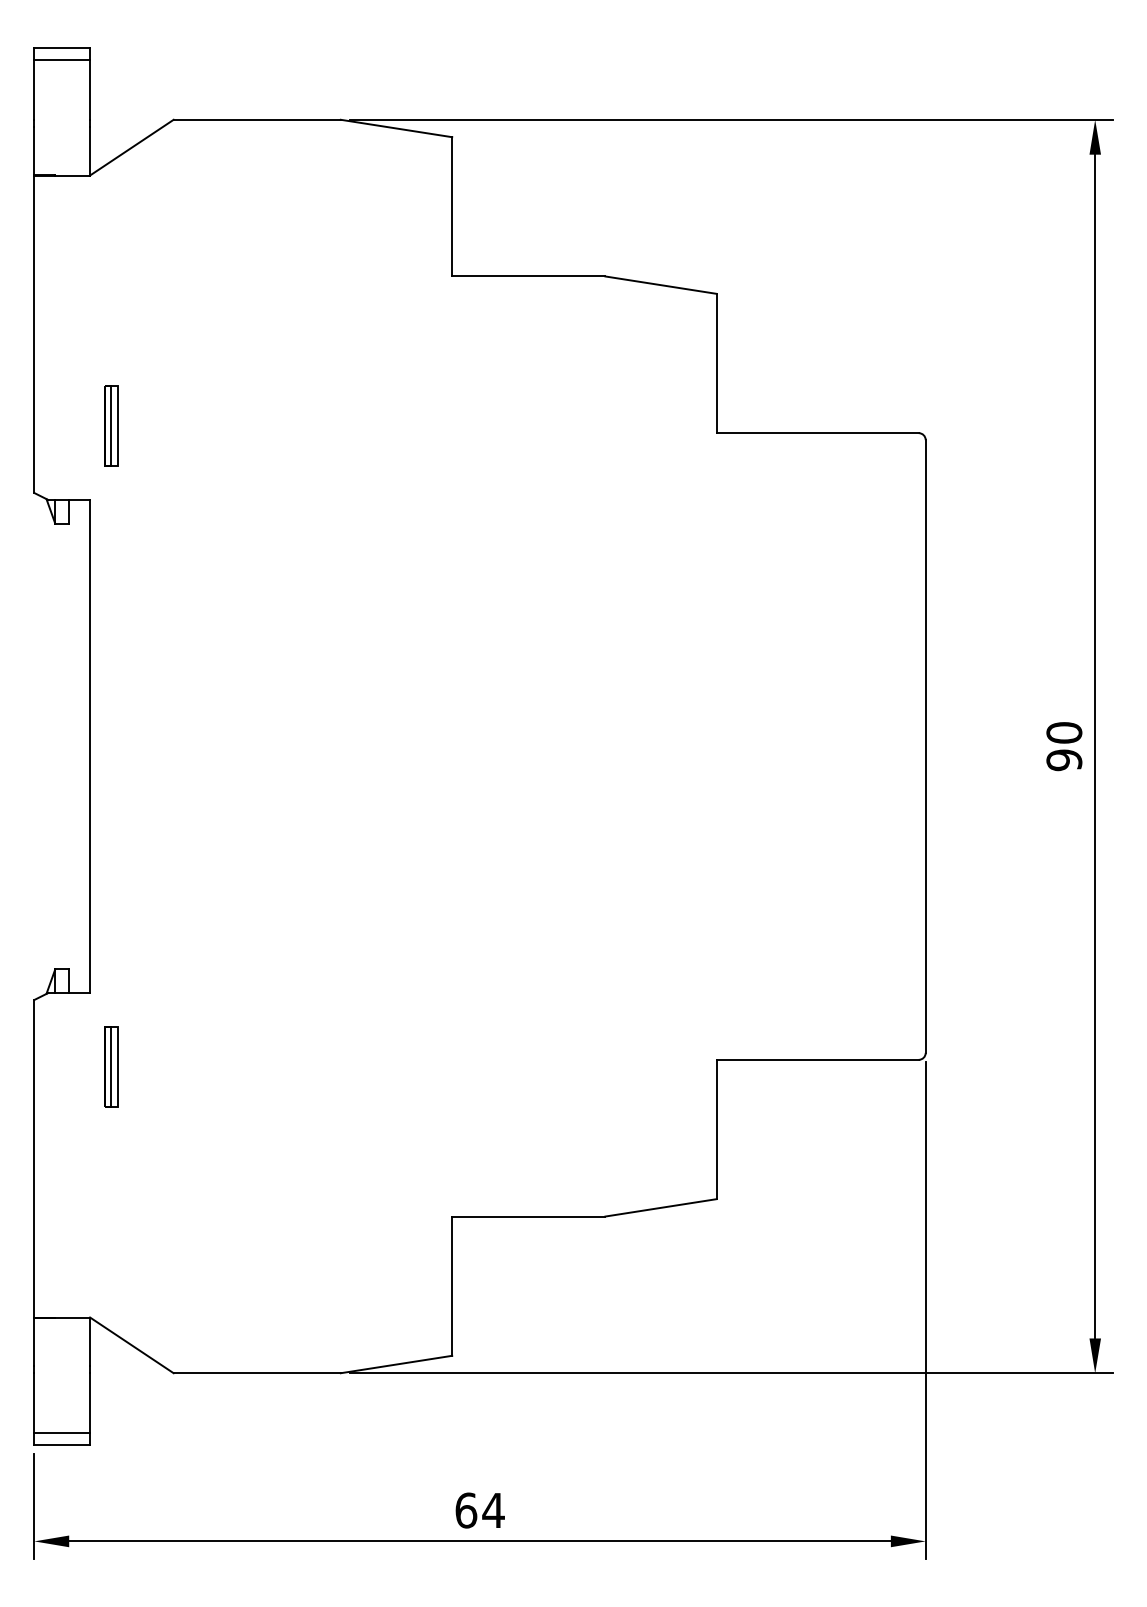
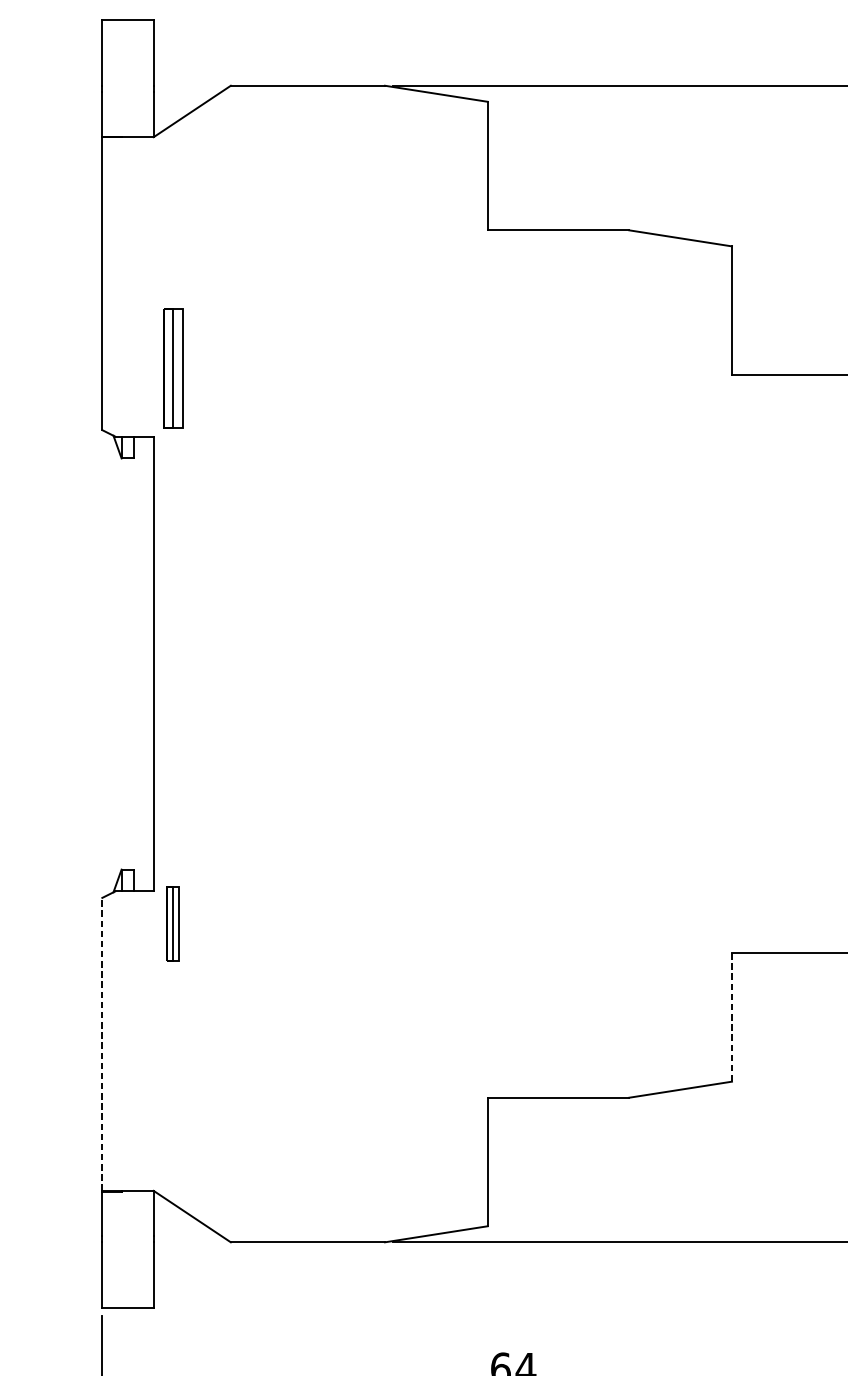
line: (62, 60) -> (128, 31), removed
part: (111, 425) -> (173, 367), size x1.6
part: (111, 1066) -> (173, 923), moved
line: (716, 1129) -> (731, 1017), solid -> dashed
line: (34, 1158) -> (102, 1044), solid -> dashed
line: (62, 1432) -> (128, 1297), removed

